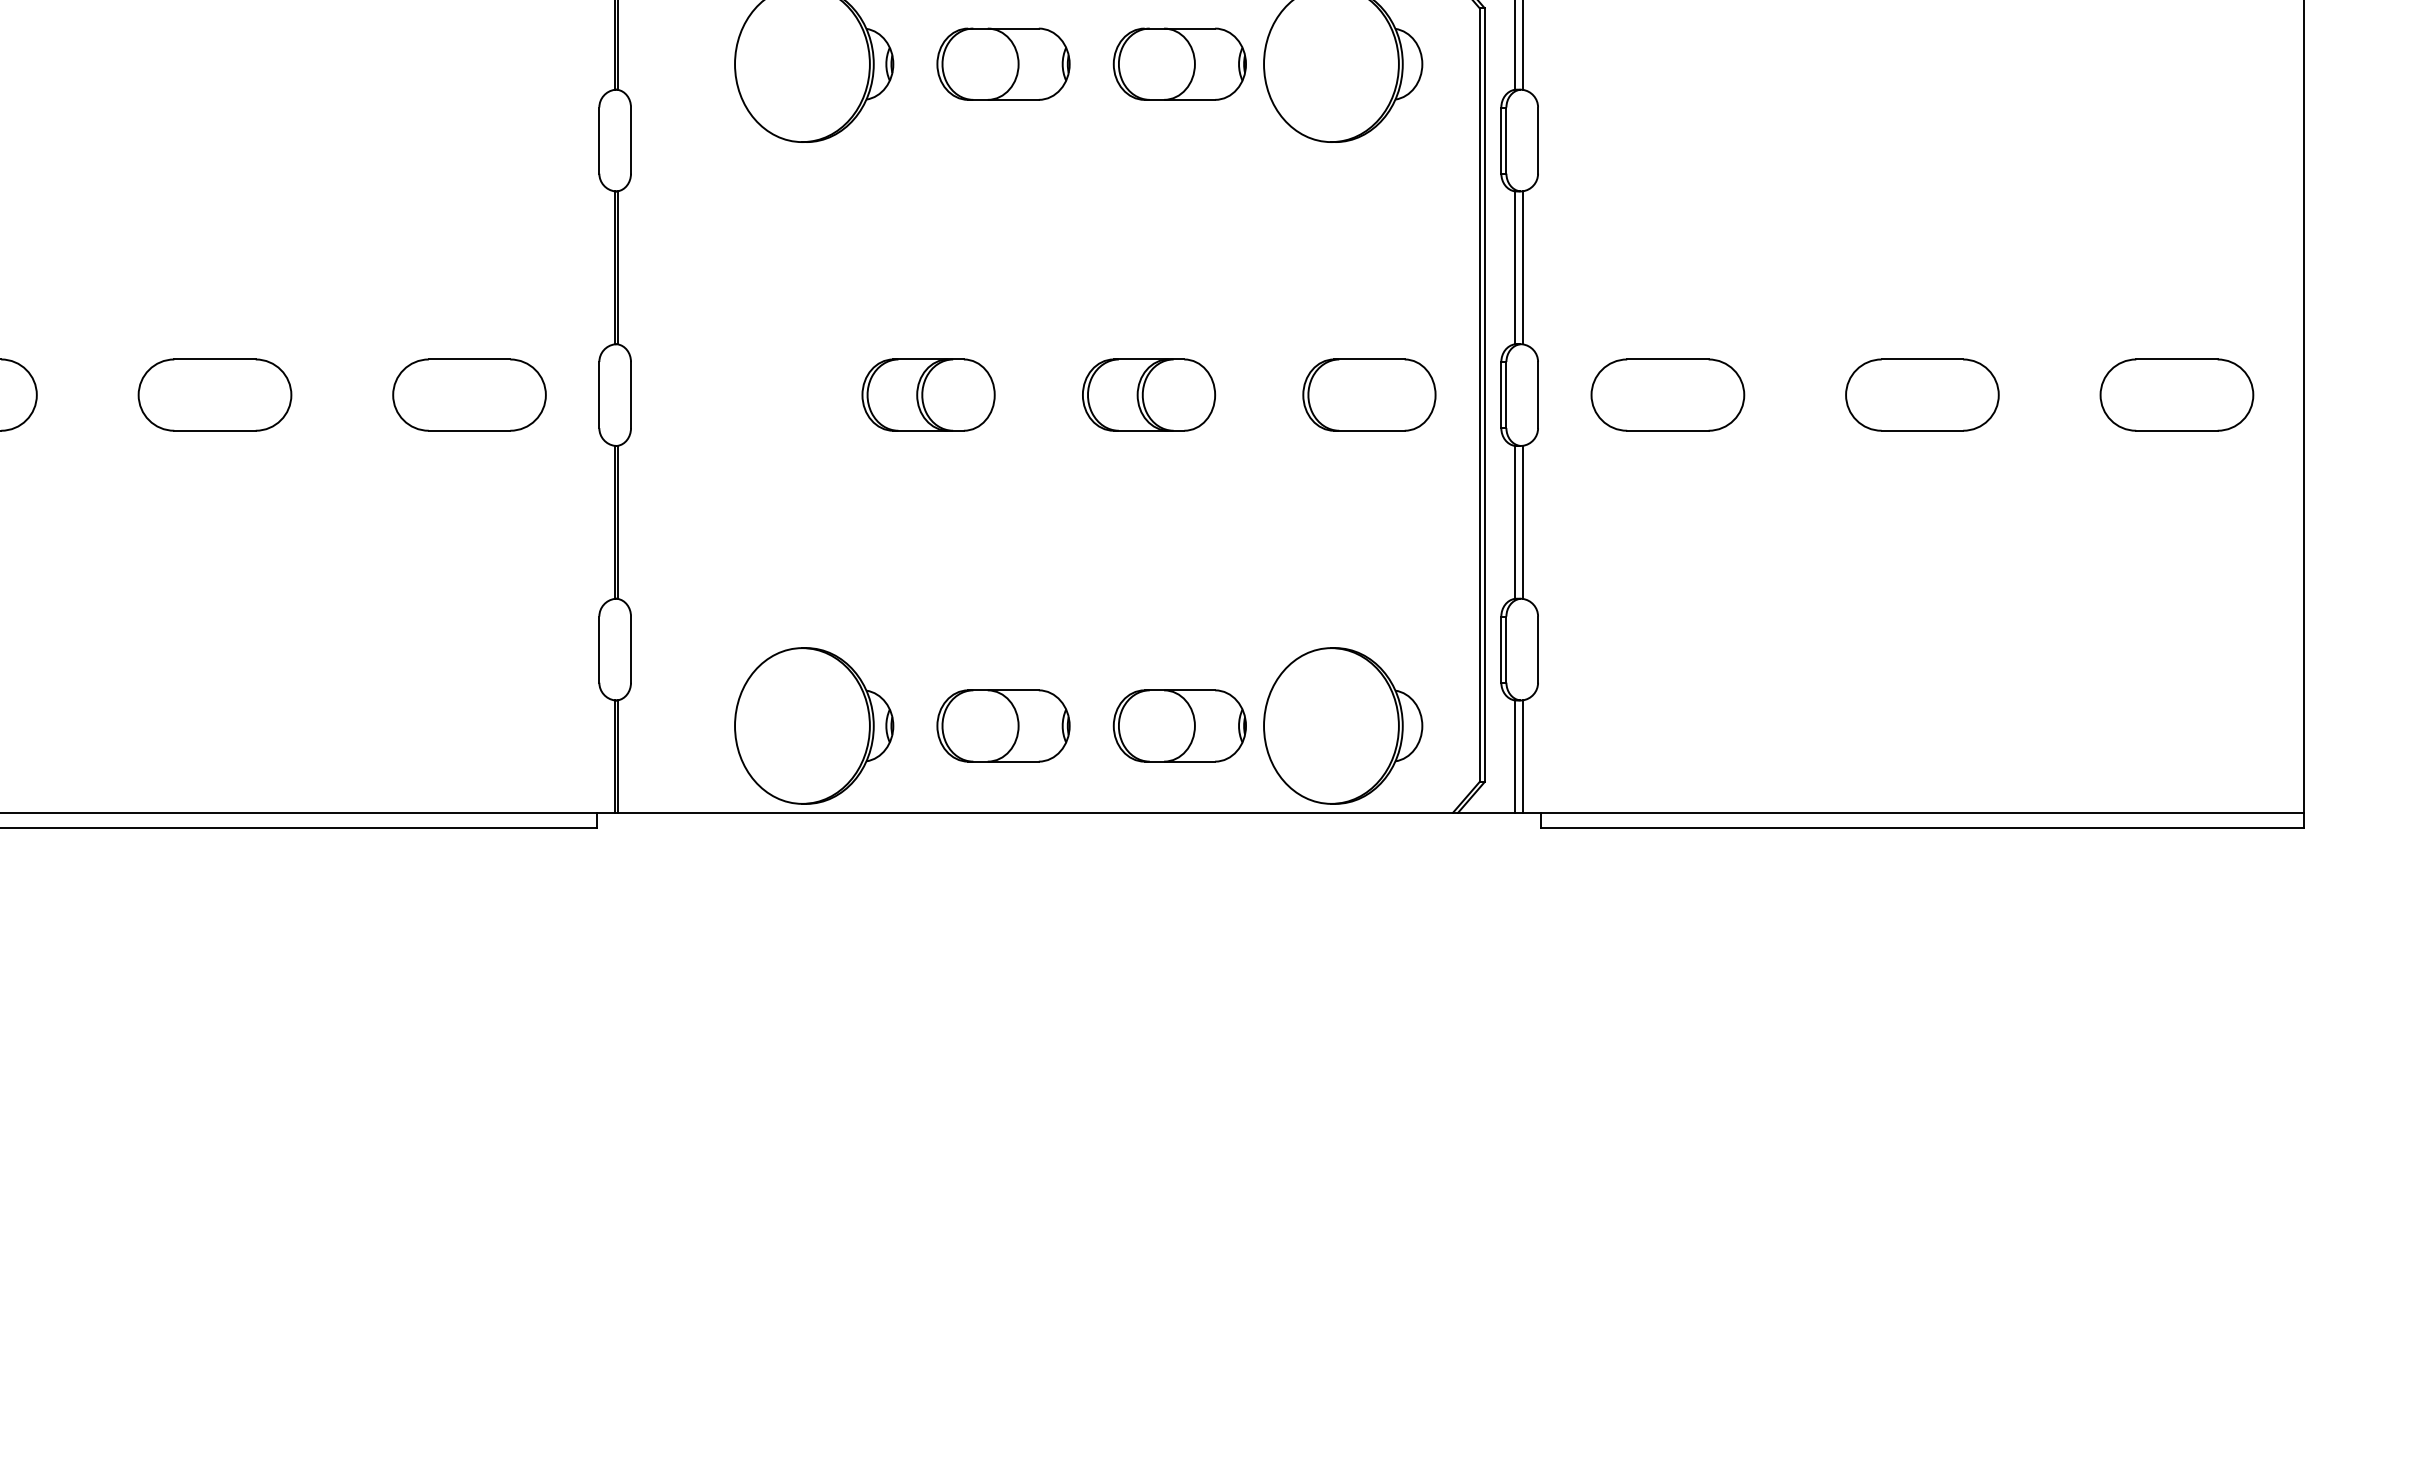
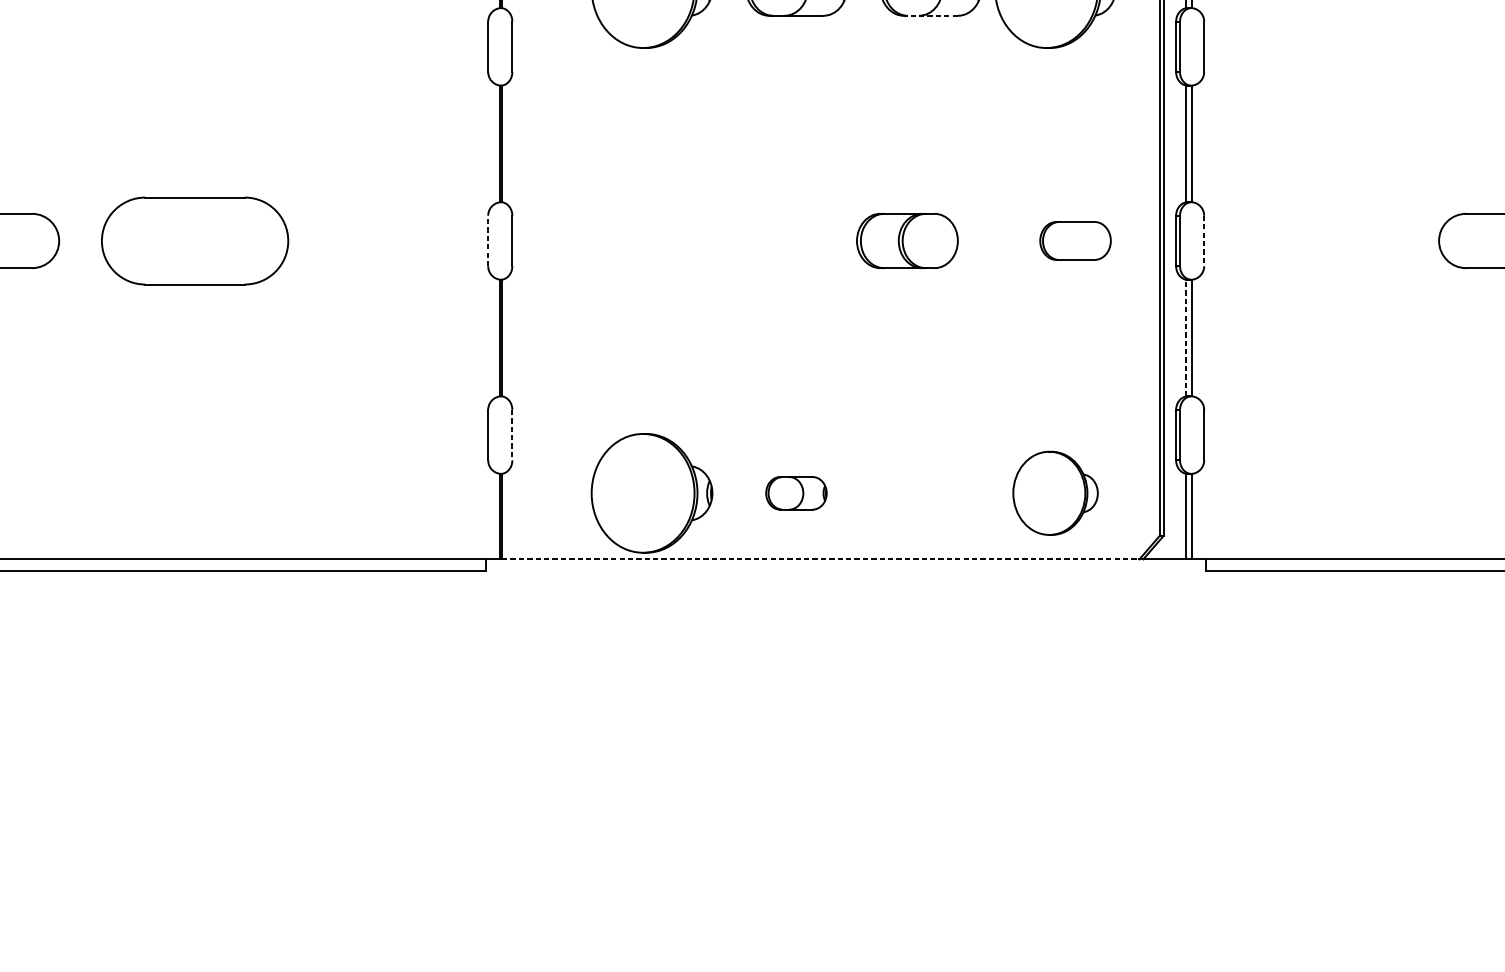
line: (1179, 99) -> (930, 15), solid -> dashed
part: (214, 394) -> (194, 240), size x1.6
part: (469, 394) -> (389, 240), removed
line: (599, 394) -> (488, 240), solid -> dashed
part: (928, 394) -> (739, 240), removed
part: (1369, 394) -> (1075, 240), size x0.7
part: (1667, 394) -> (1302, 240), removed
line: (1538, 395) -> (1204, 241), solid -> dashed
line: (1514, 521) -> (1186, 337), solid -> dashed
line: (631, 650) -> (512, 435), solid -> dashed
part: (1003, 725) -> (796, 492), size x0.6
part: (1179, 725) -> (930, 492), removed
part: (1343, 725) -> (1055, 492), size x0.7
line: (1035, 812) -> (820, 559), solid -> dashed

